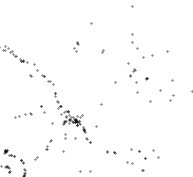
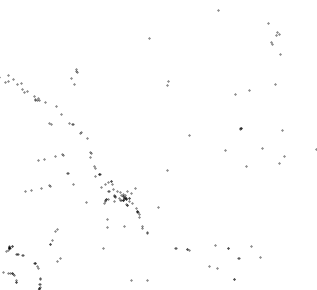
part: (134, 41) -> (220, 67), removed
part: (76, 46) -> (74, 76), moved
part: (132, 72) -> (275, 38), moved
part: (31, 96) -> (51, 158), added
part: (48, 144) -> (53, 236), moved

